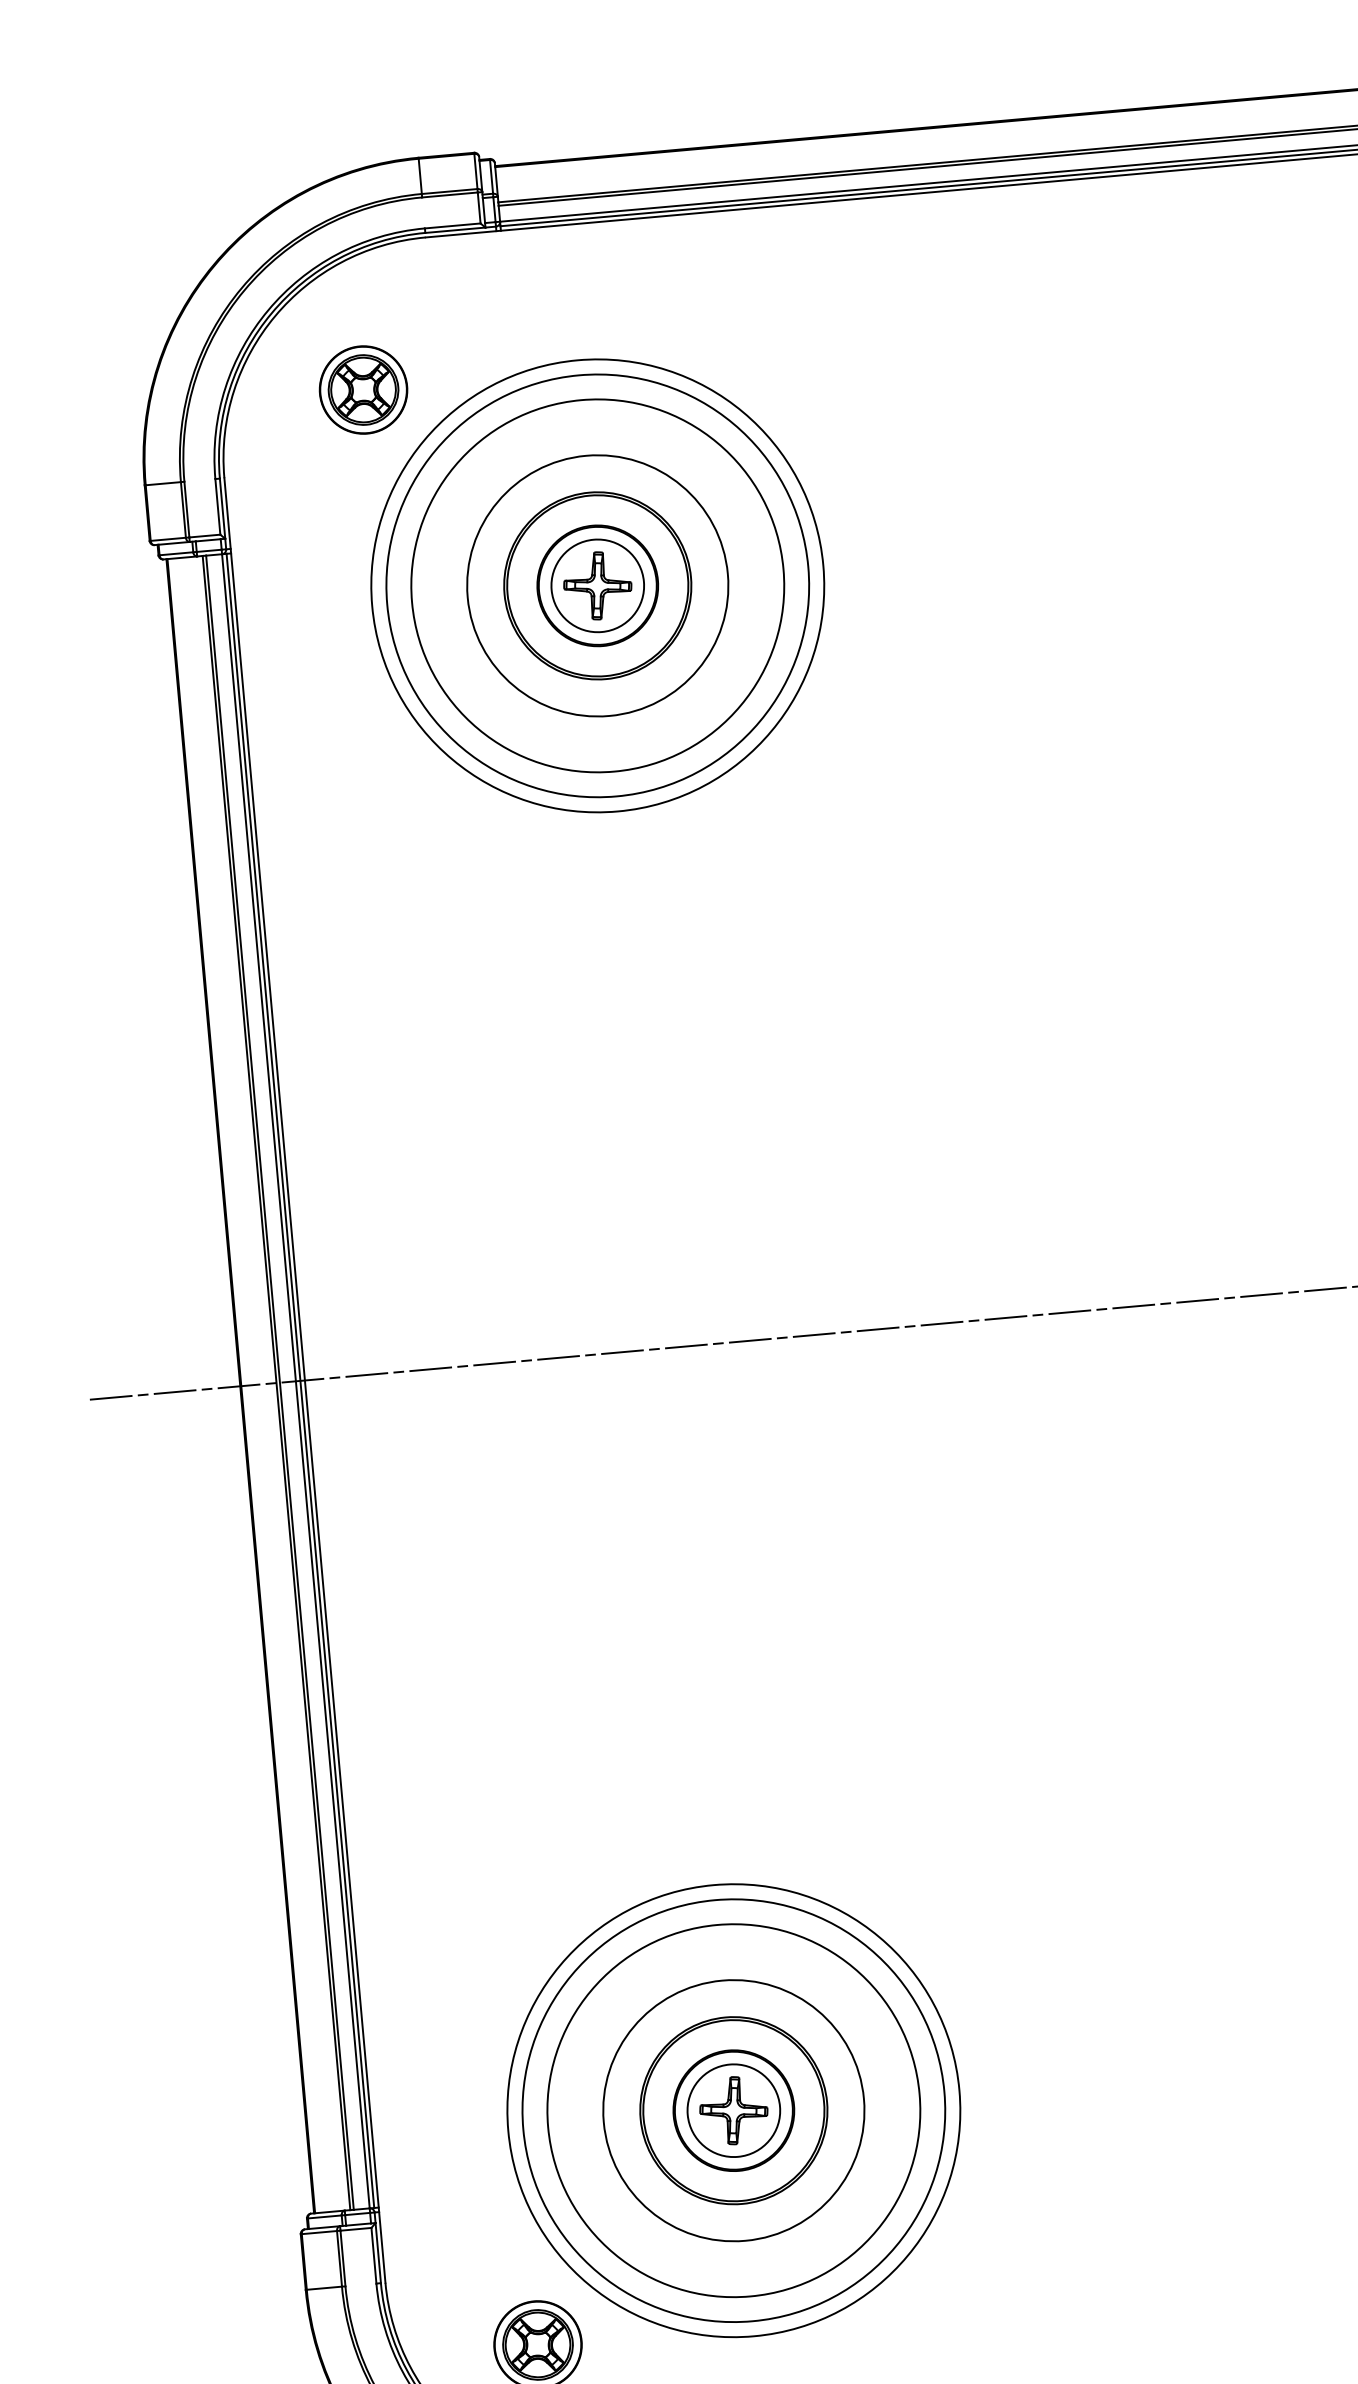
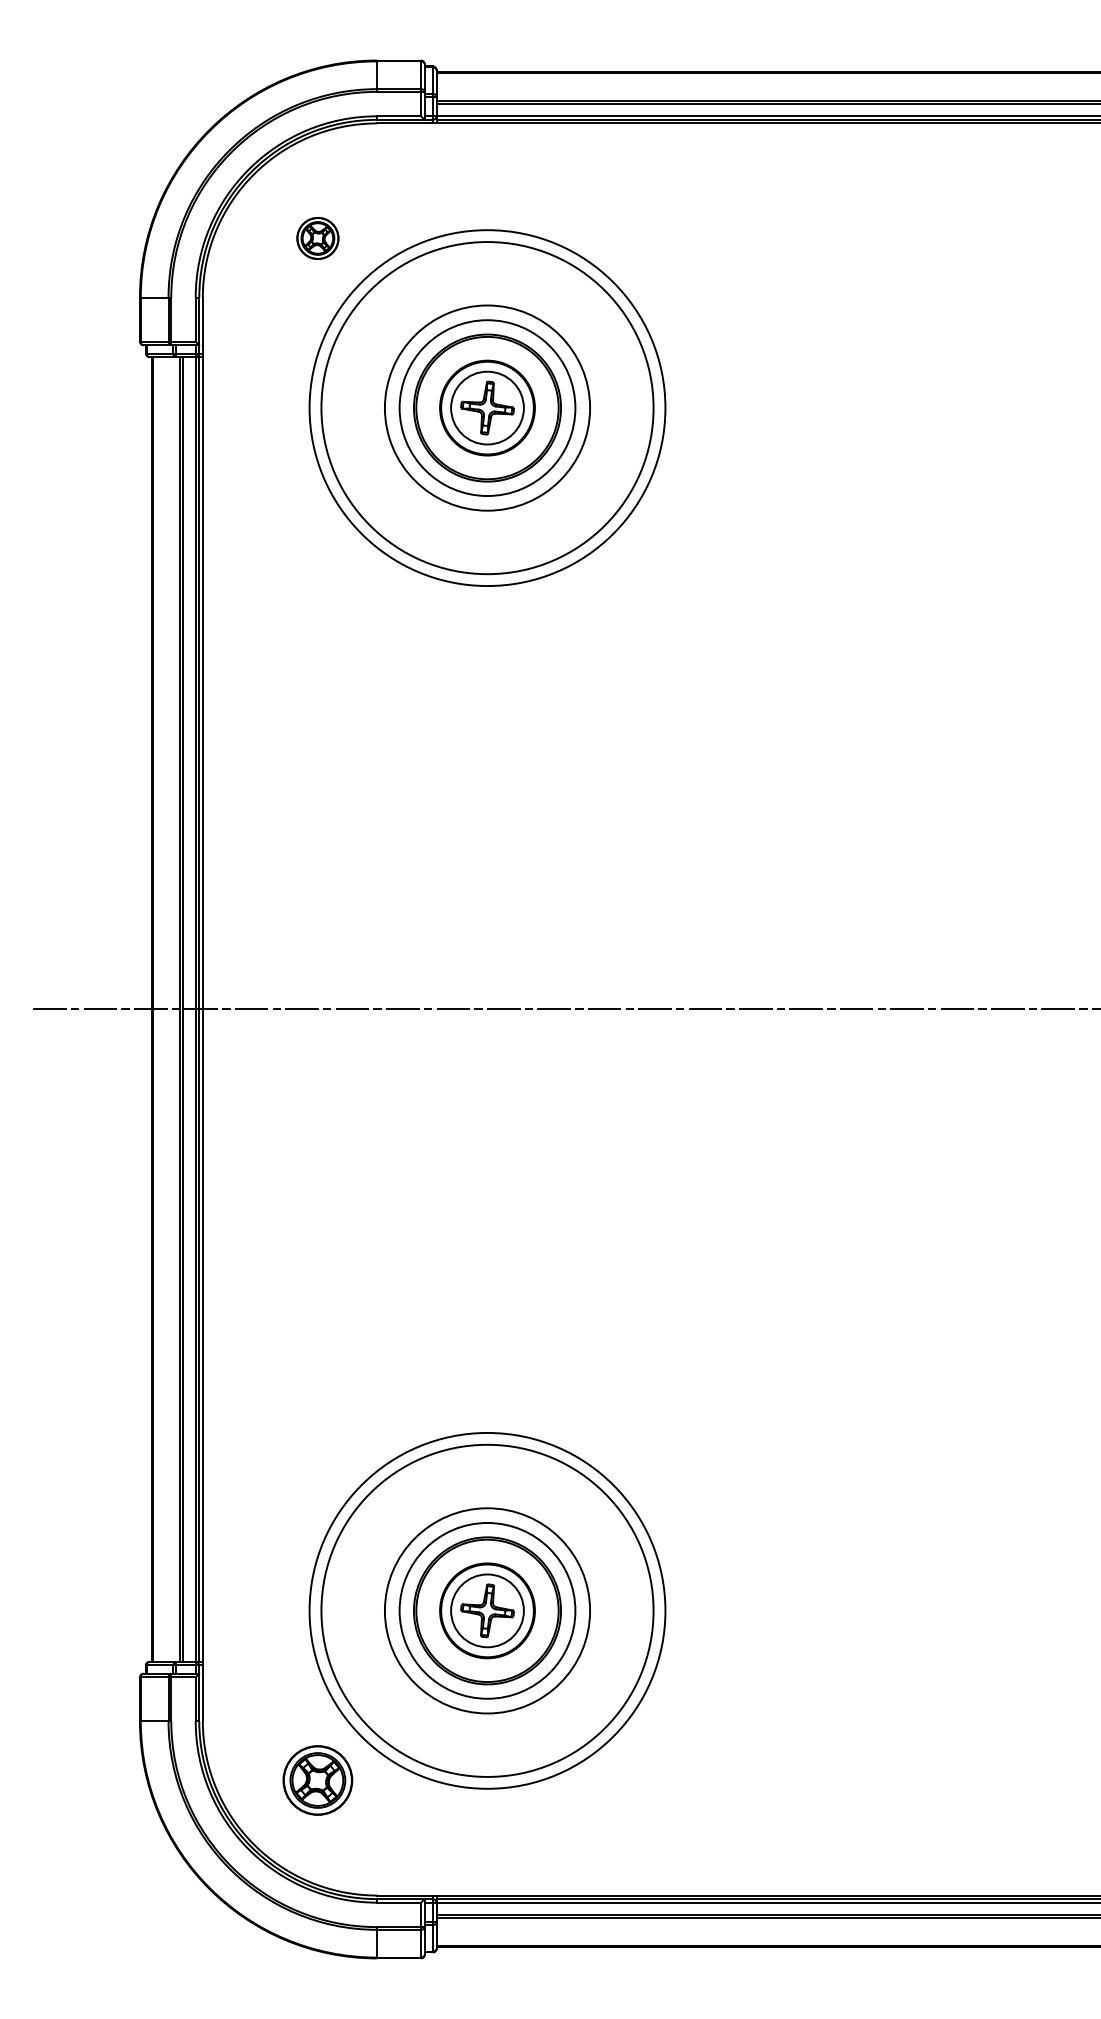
part: (363, 390) -> (317, 238), size x0.6
circle: (597, 585) -> (487, 407), size x0.6
circle: (733, 2110) -> (487, 1610), size x0.6

